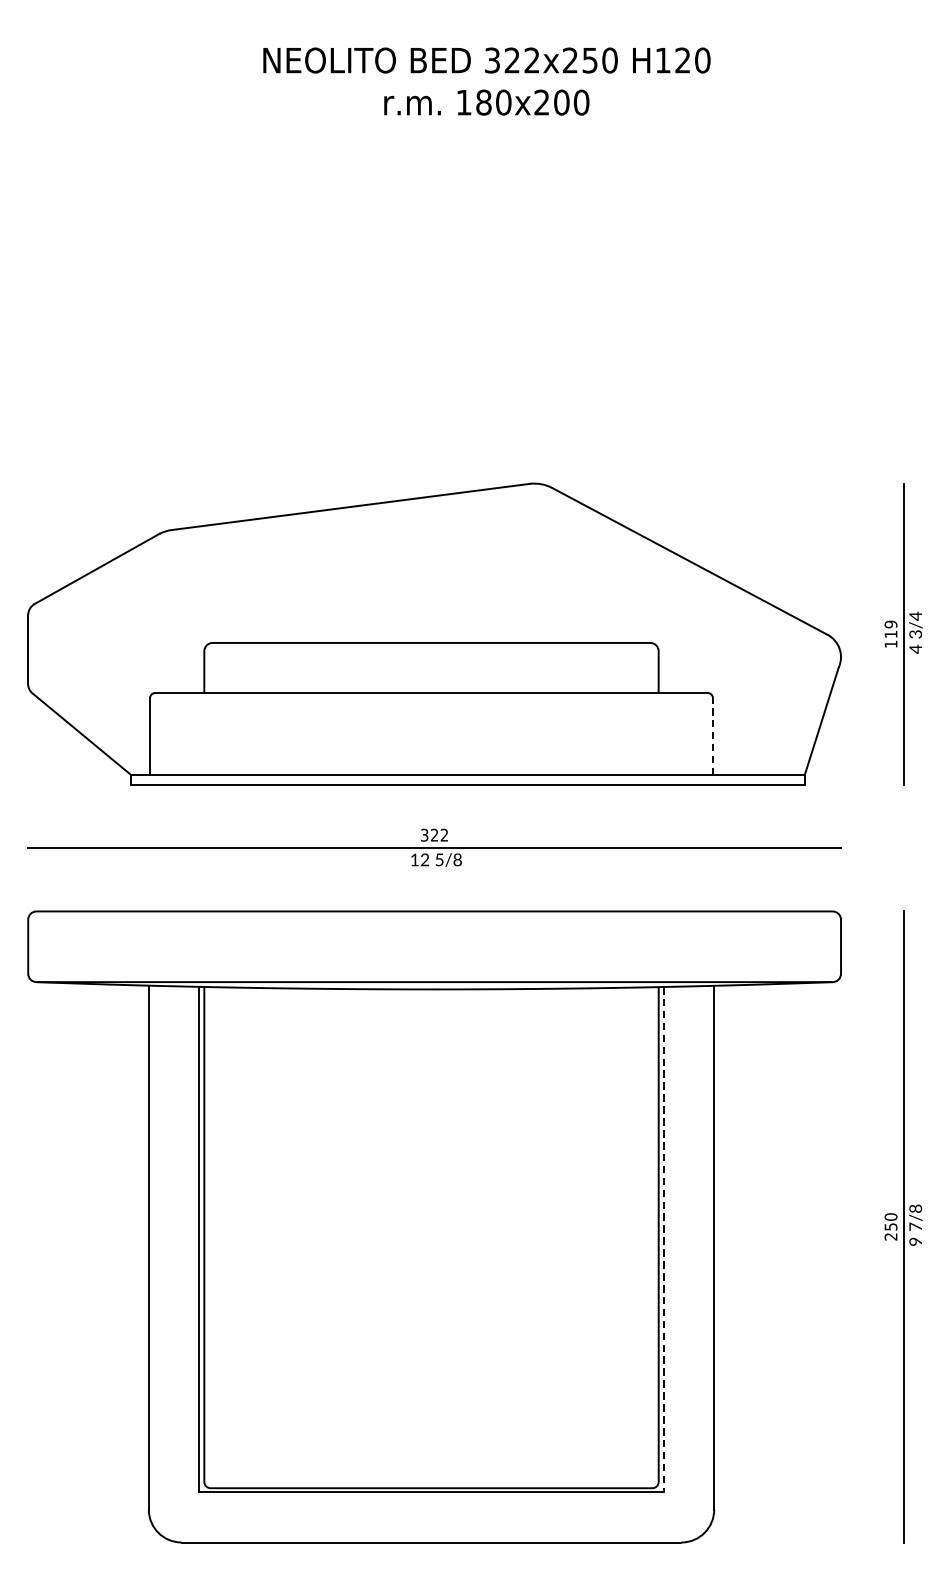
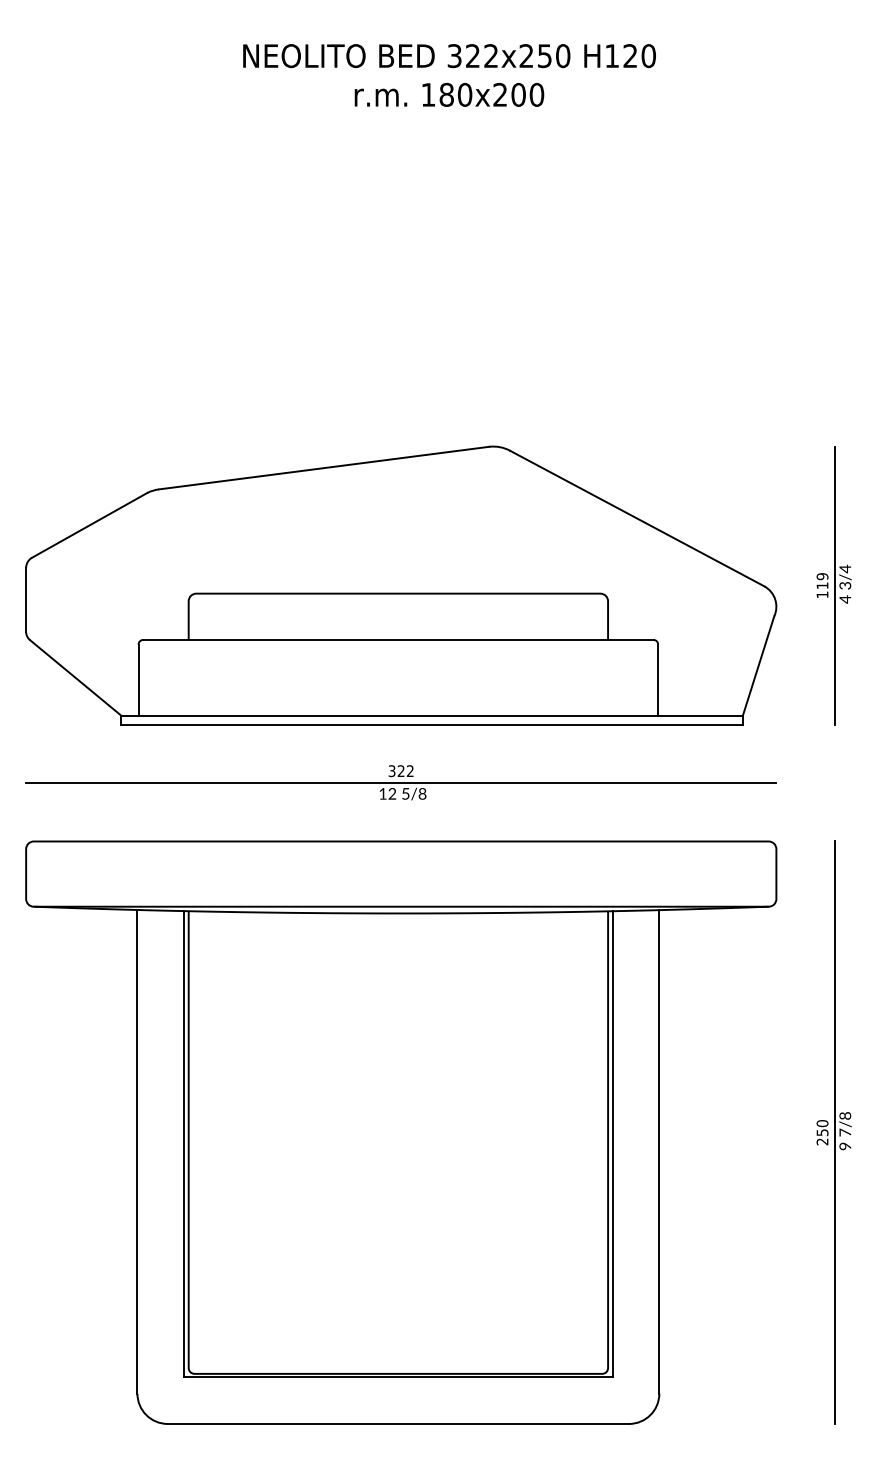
line: (713, 737) -> (658, 680), dashed -> solid
line: (663, 1239) -> (612, 1144), dashed -> solid

